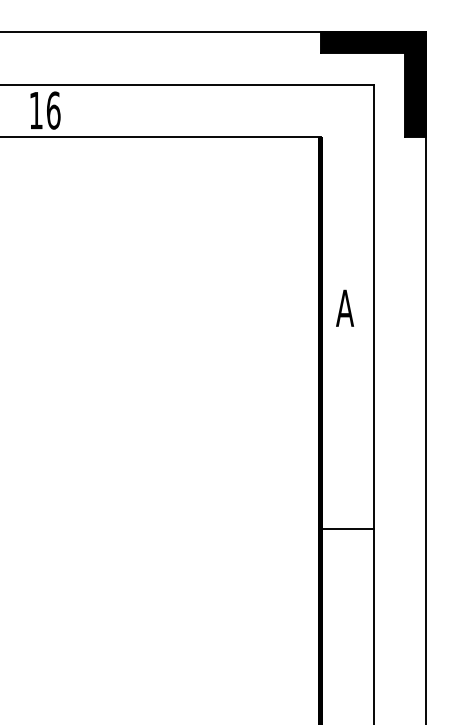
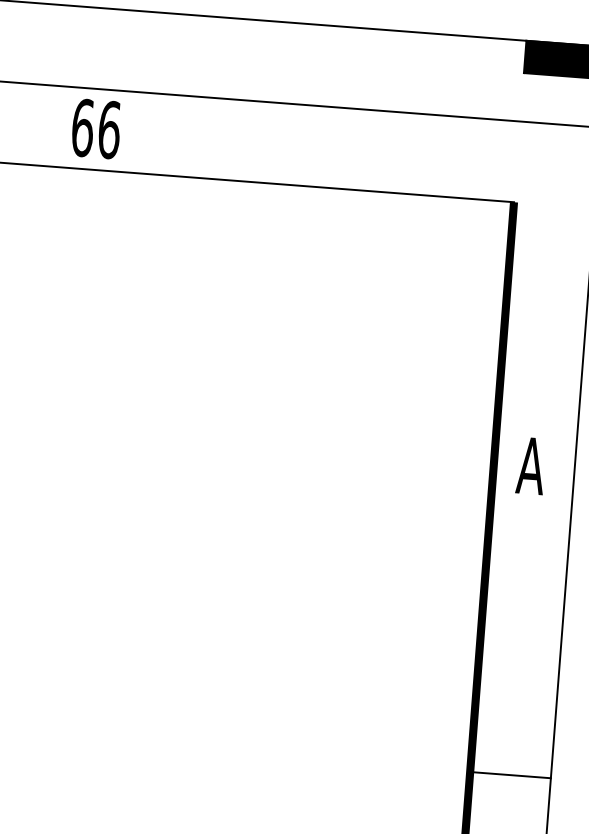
text: (36, 110) -> (83, 127), 16 -> 66
line: (346, 528) -> (509, 774), moved

